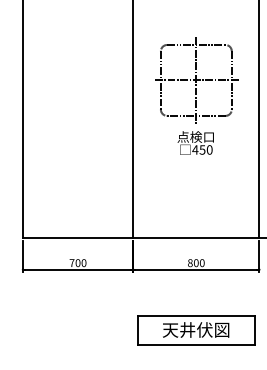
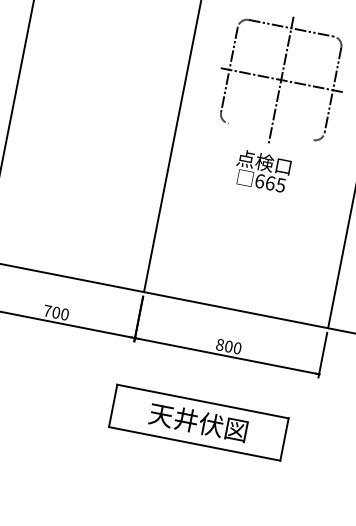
line: (196, 115) -> (271, 131), removed
text: (202, 149) -> (270, 182), 450 -> 665
part: (196, 330) -> (198, 423), moved

